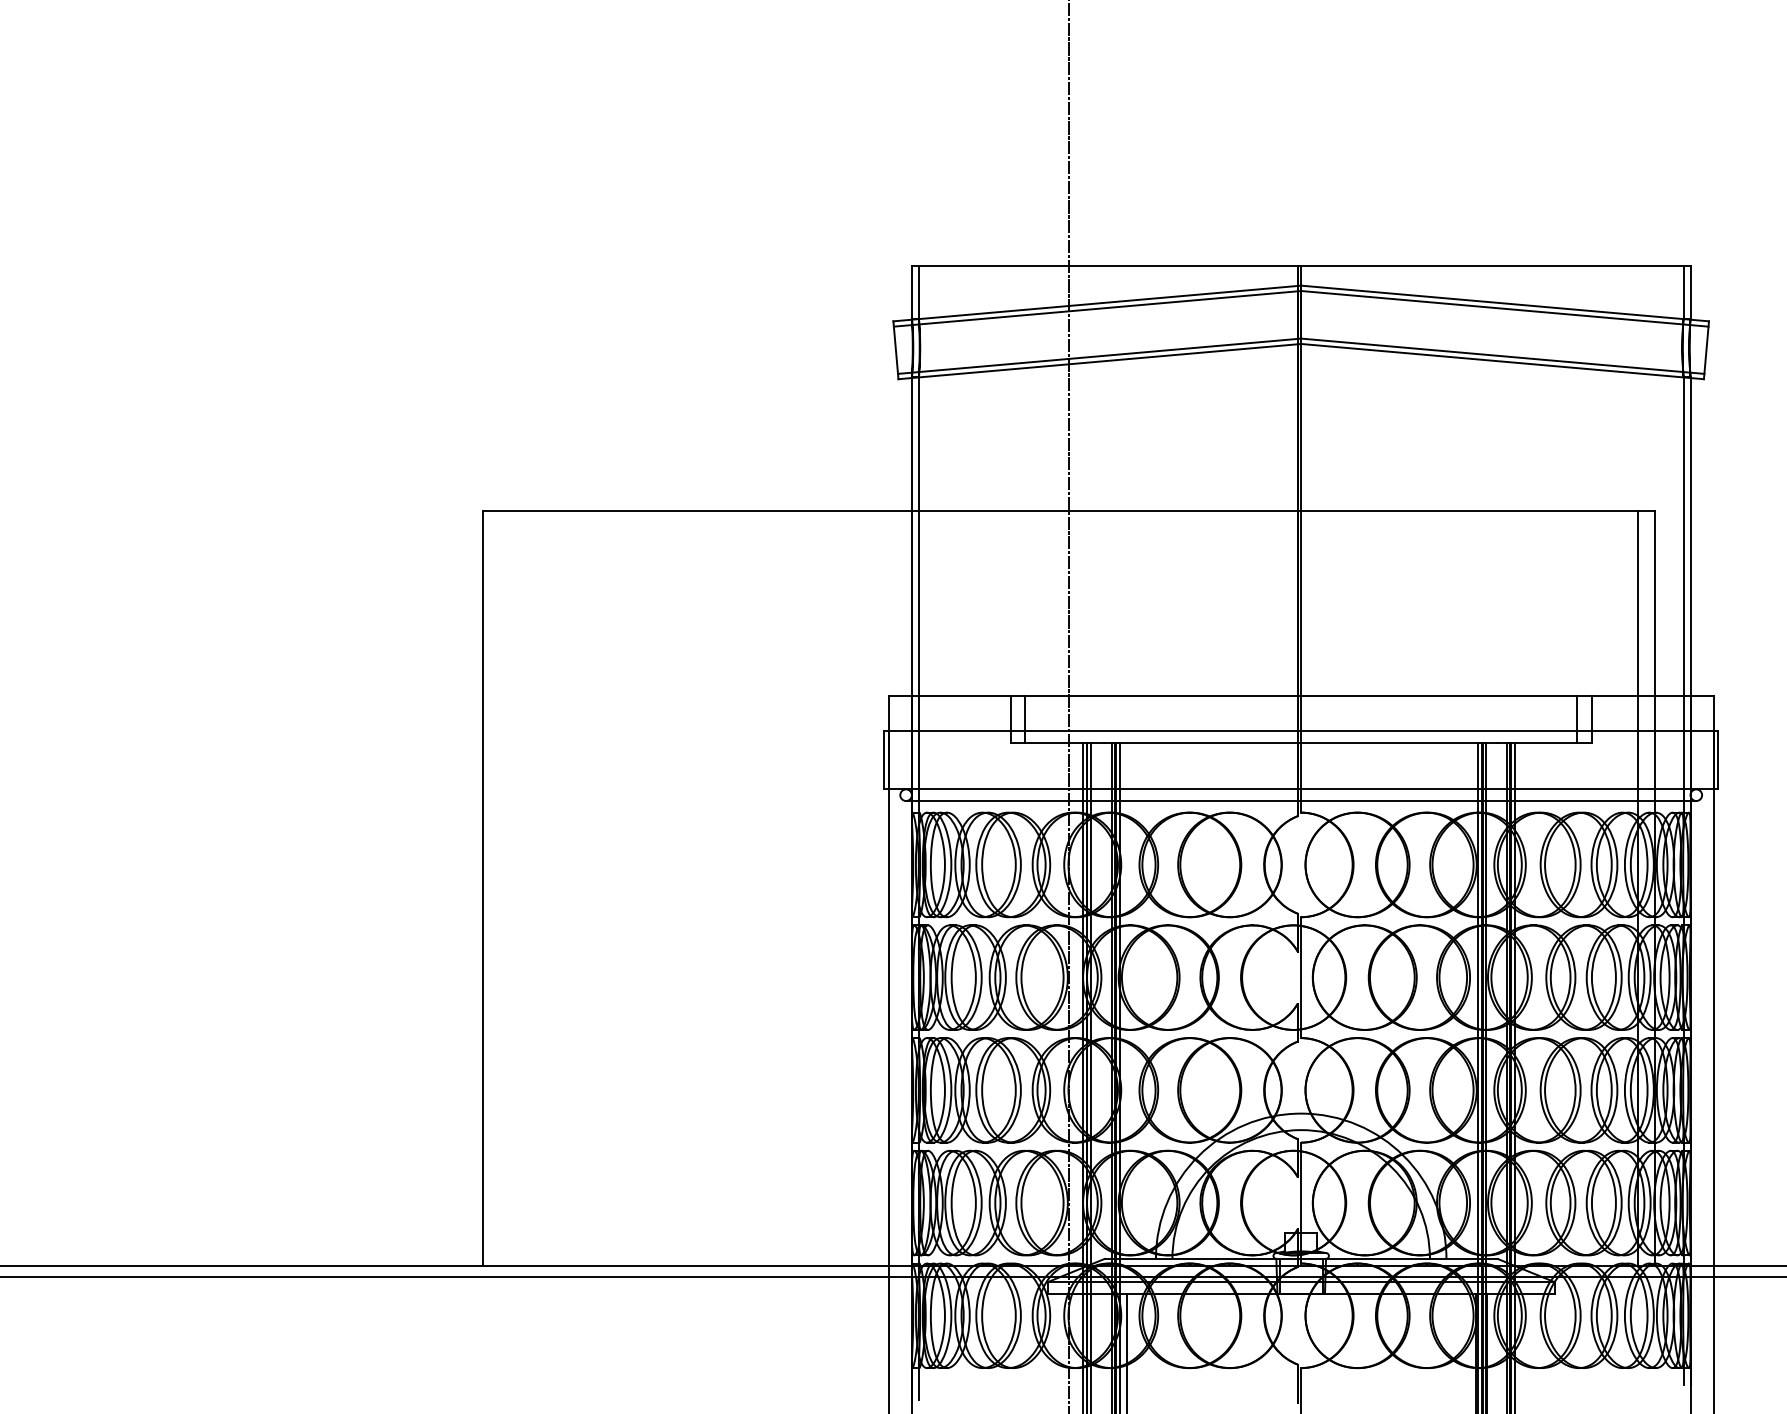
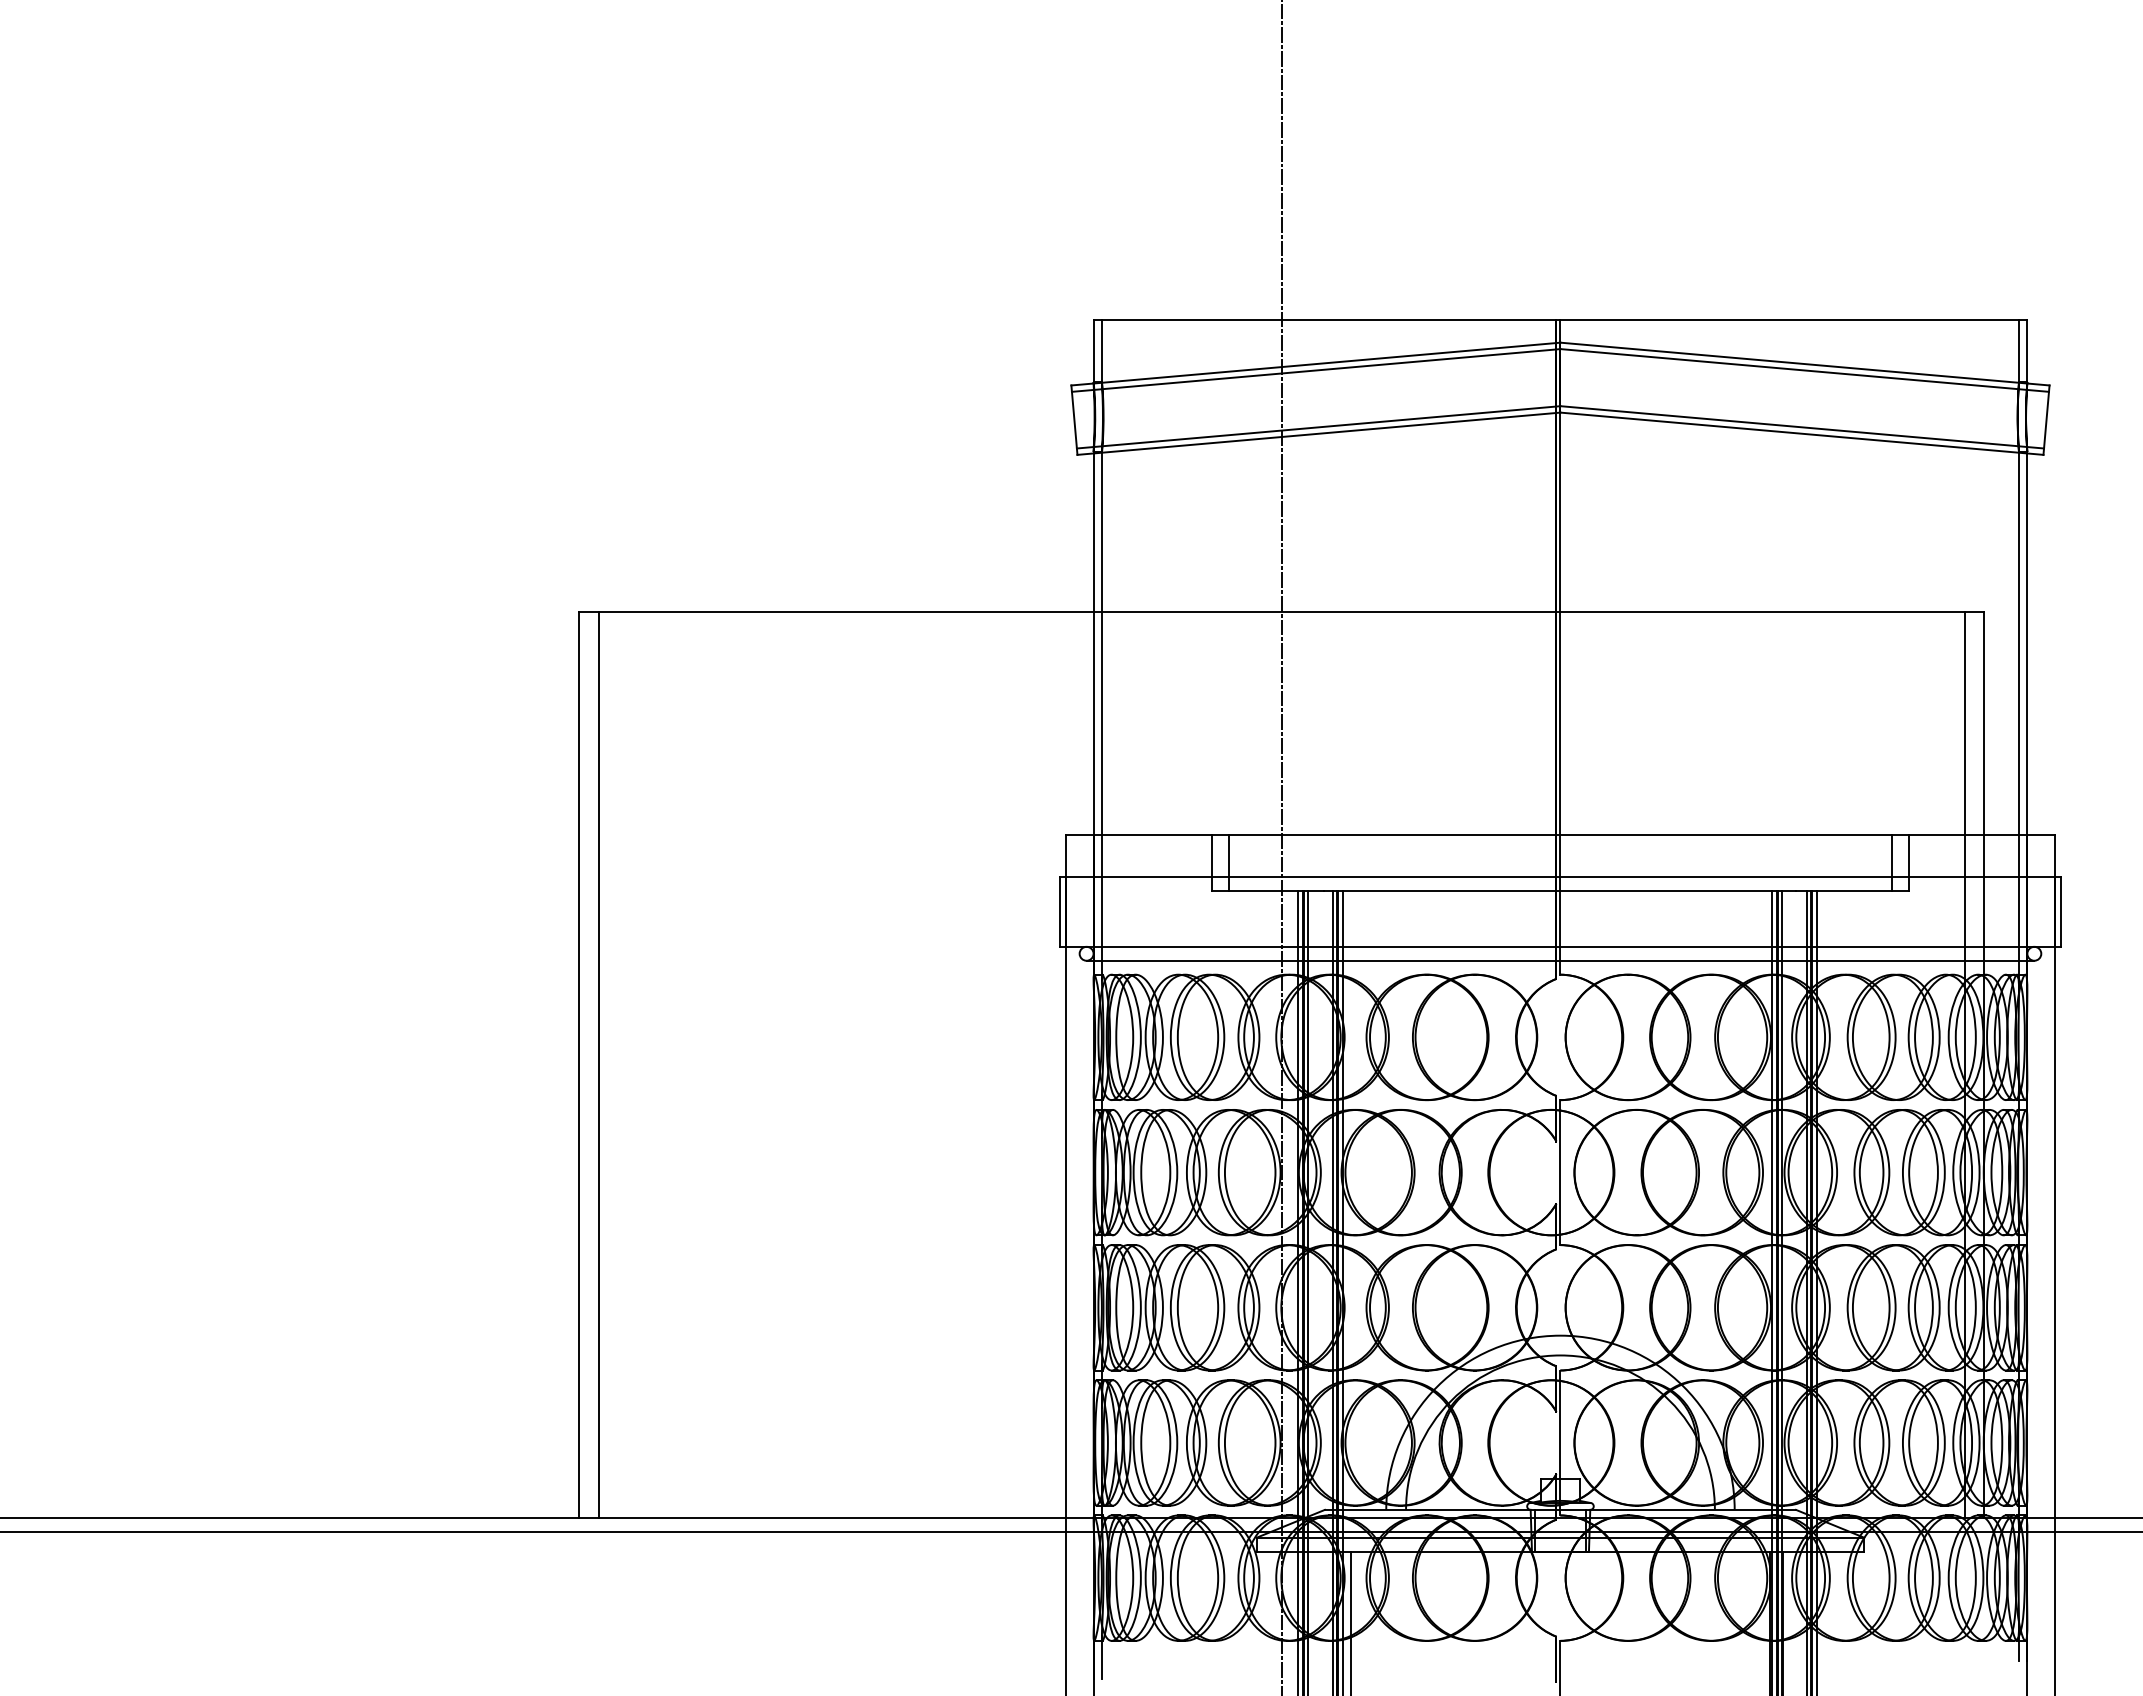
line: (499, 888) -> (598, 1065), added

